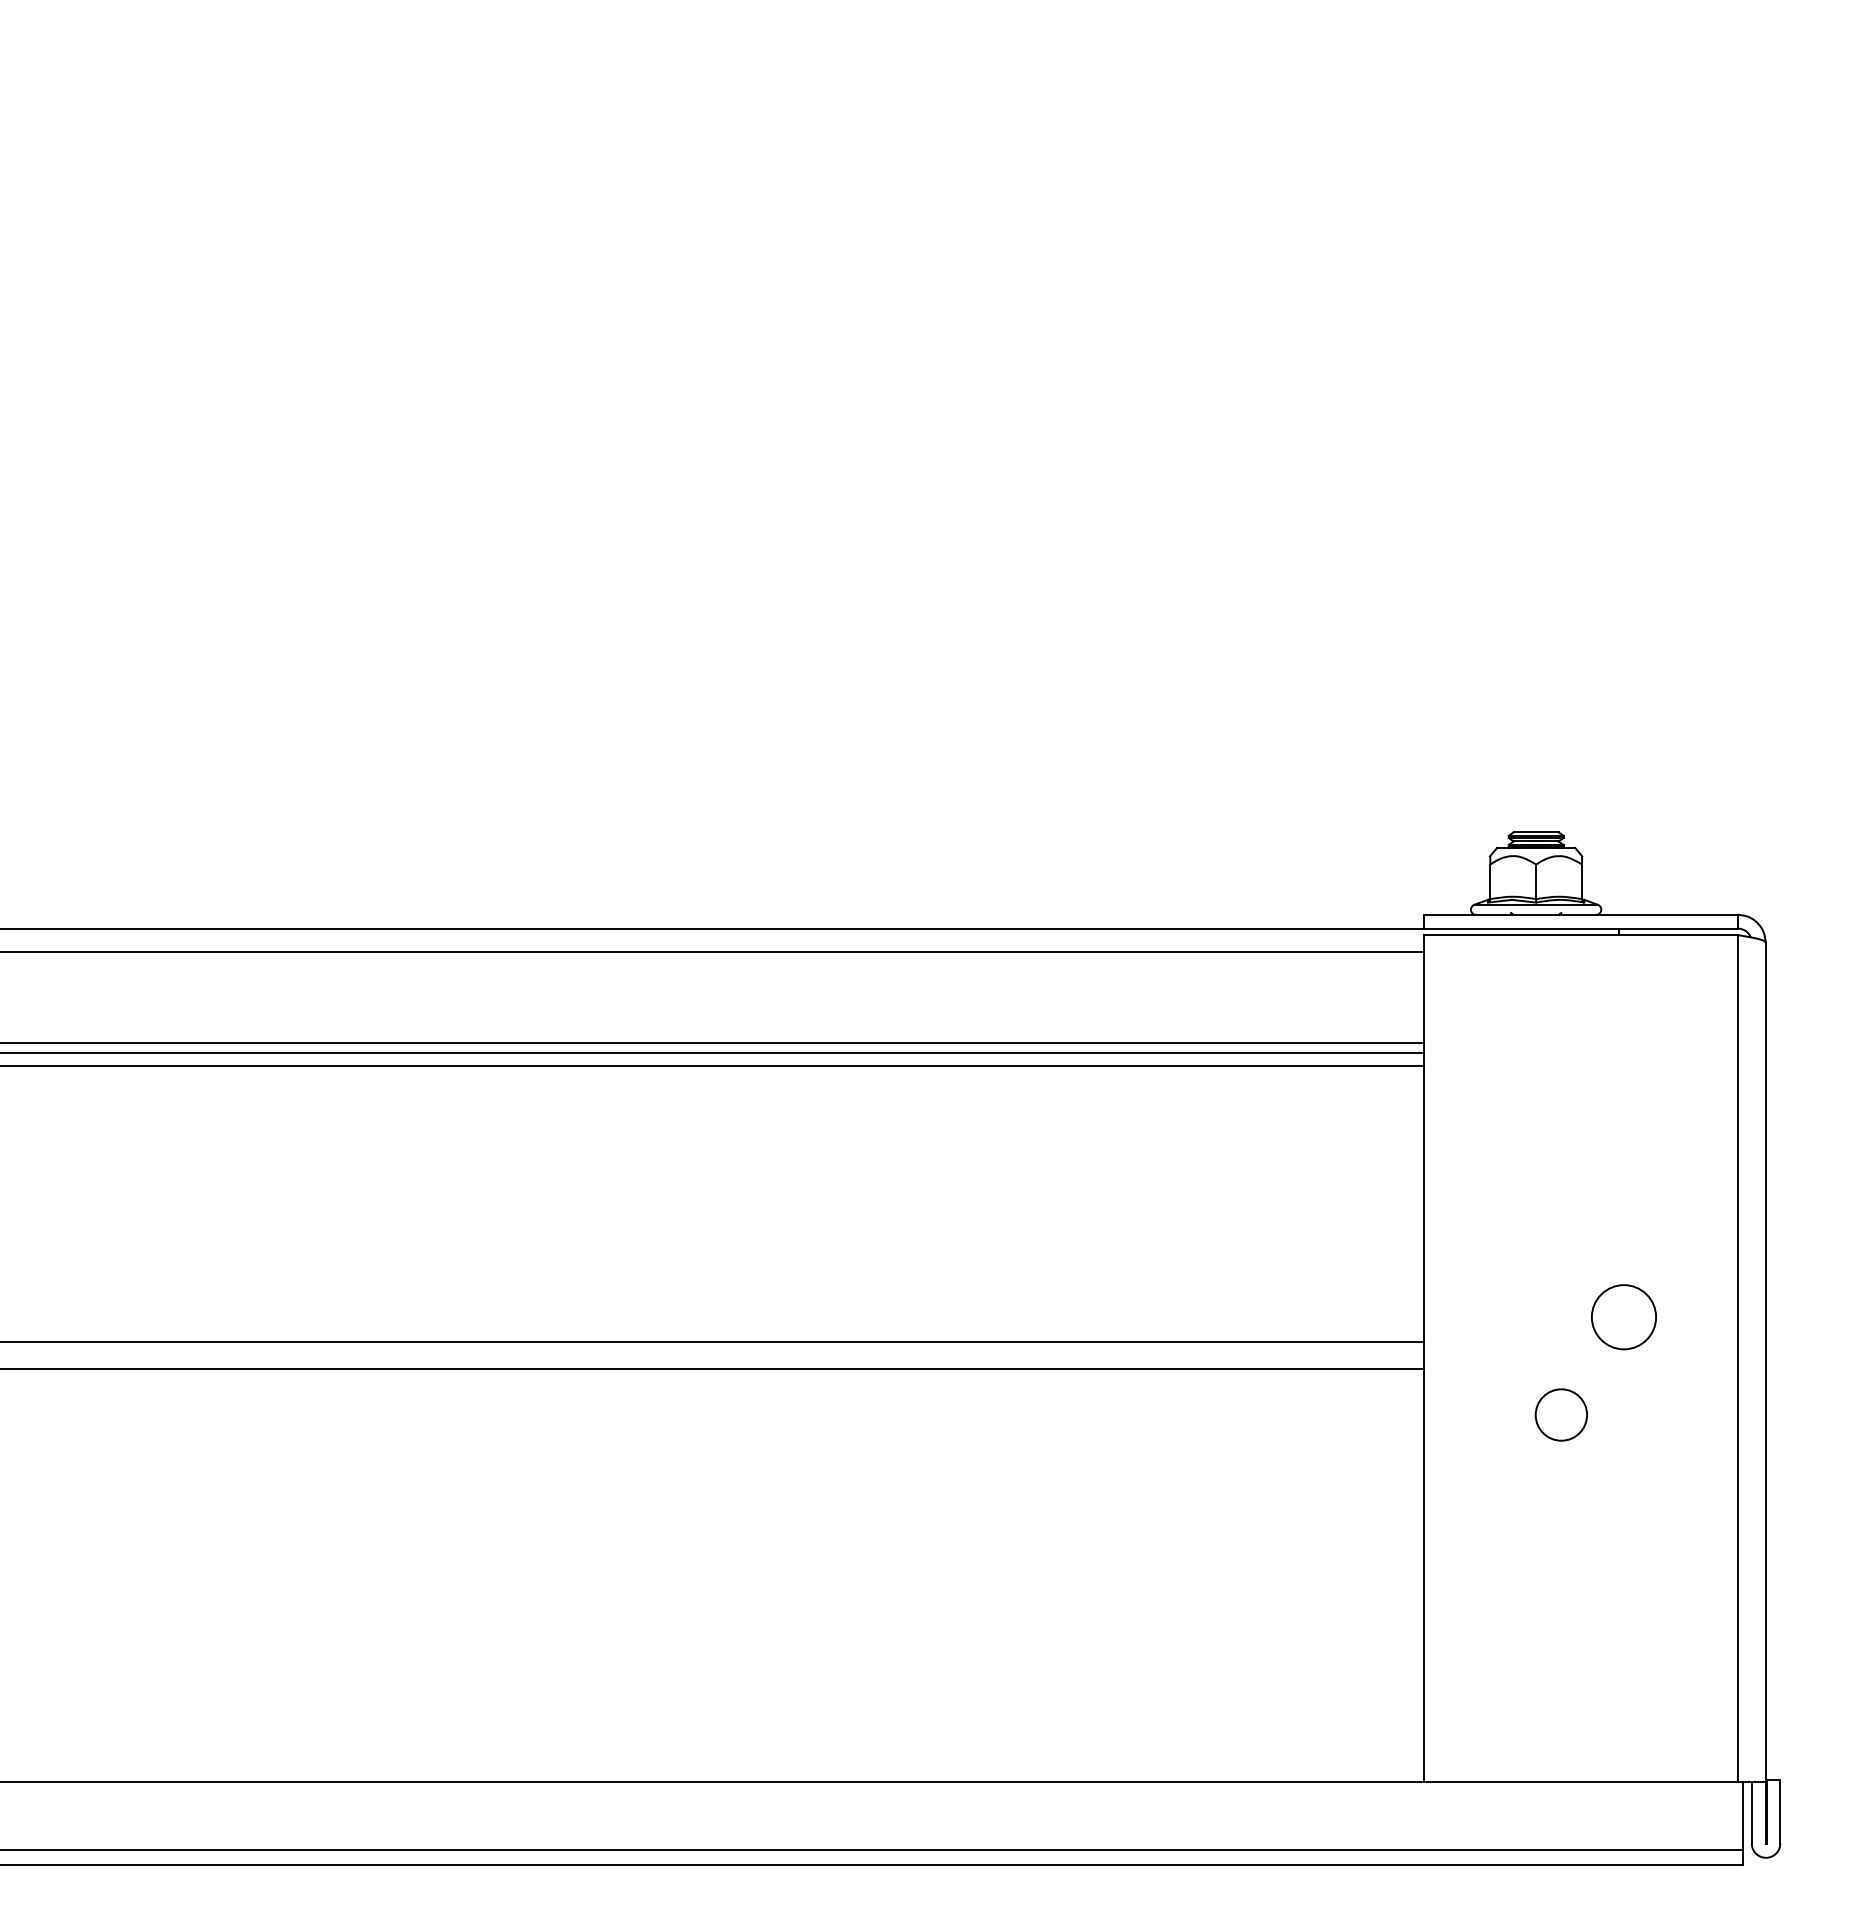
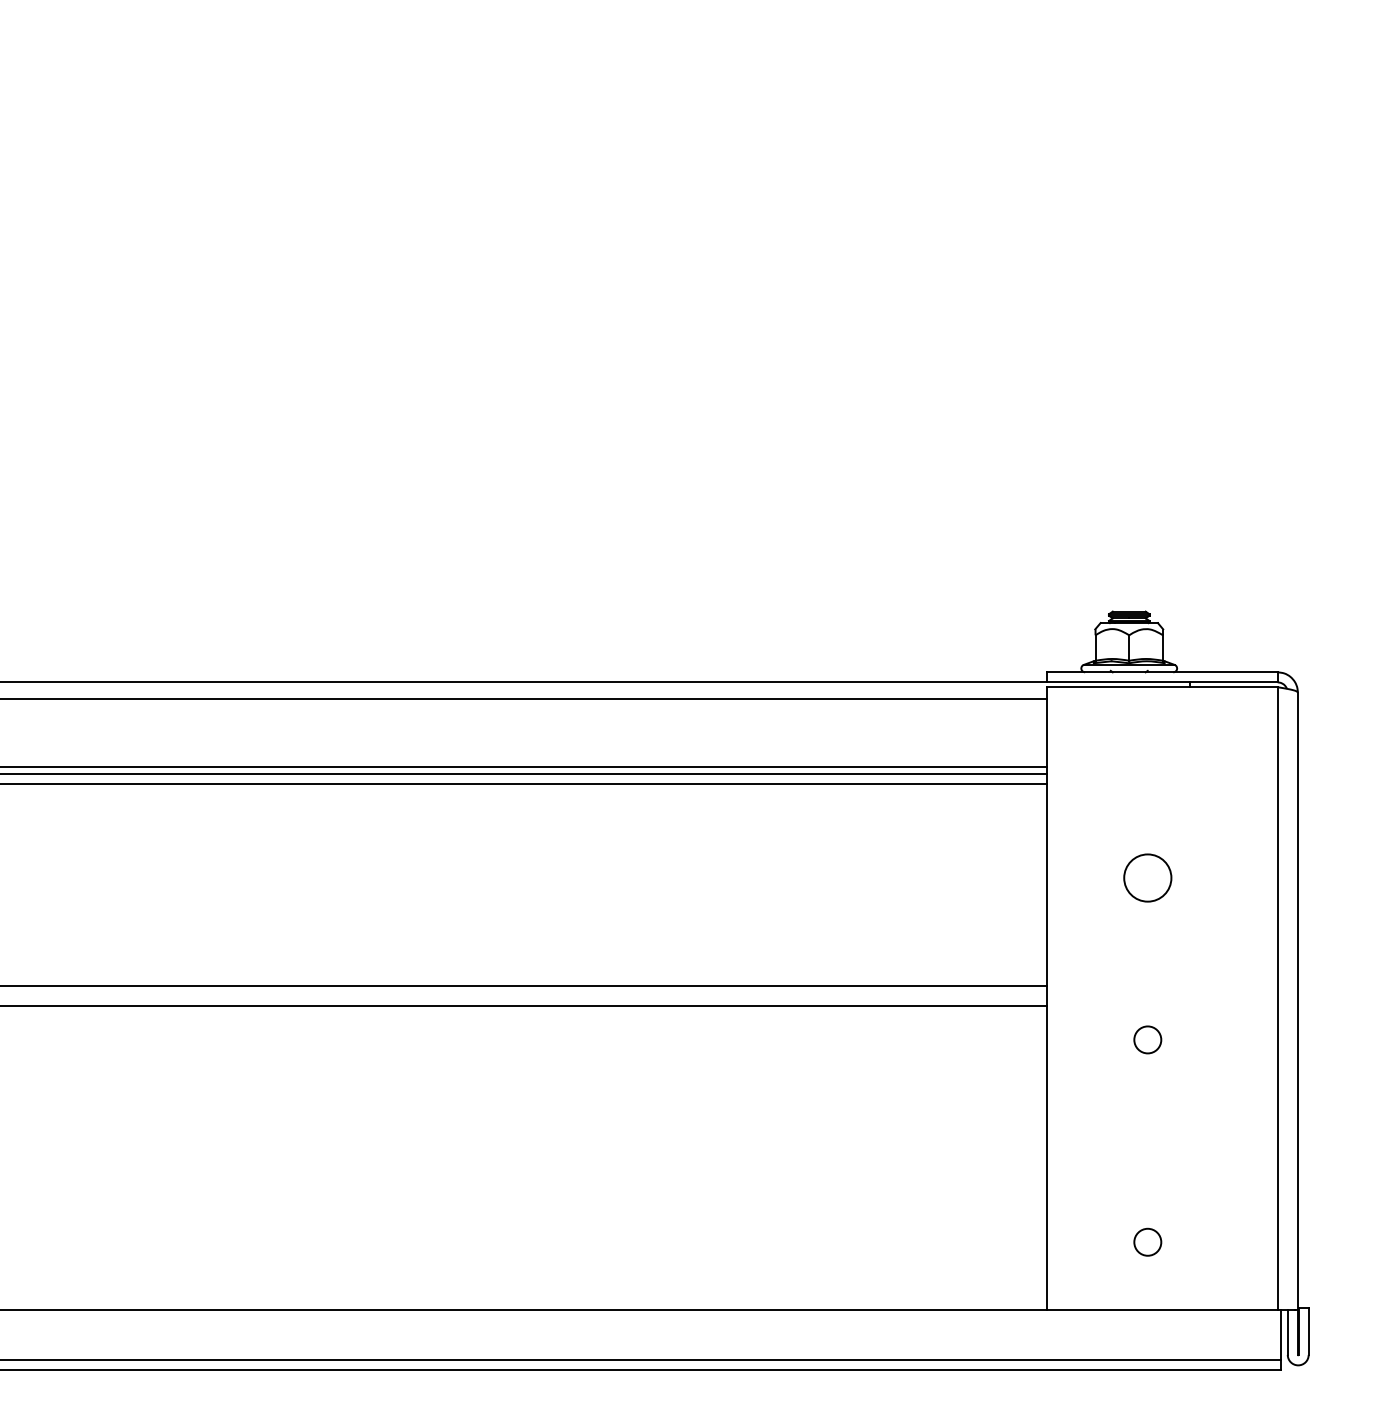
circle: (1623, 1316) -> (1147, 877), moved
circle: (1560, 1414) -> (1147, 1039), size x0.71
circle: (1560, 1689) -> (1147, 1241), added

